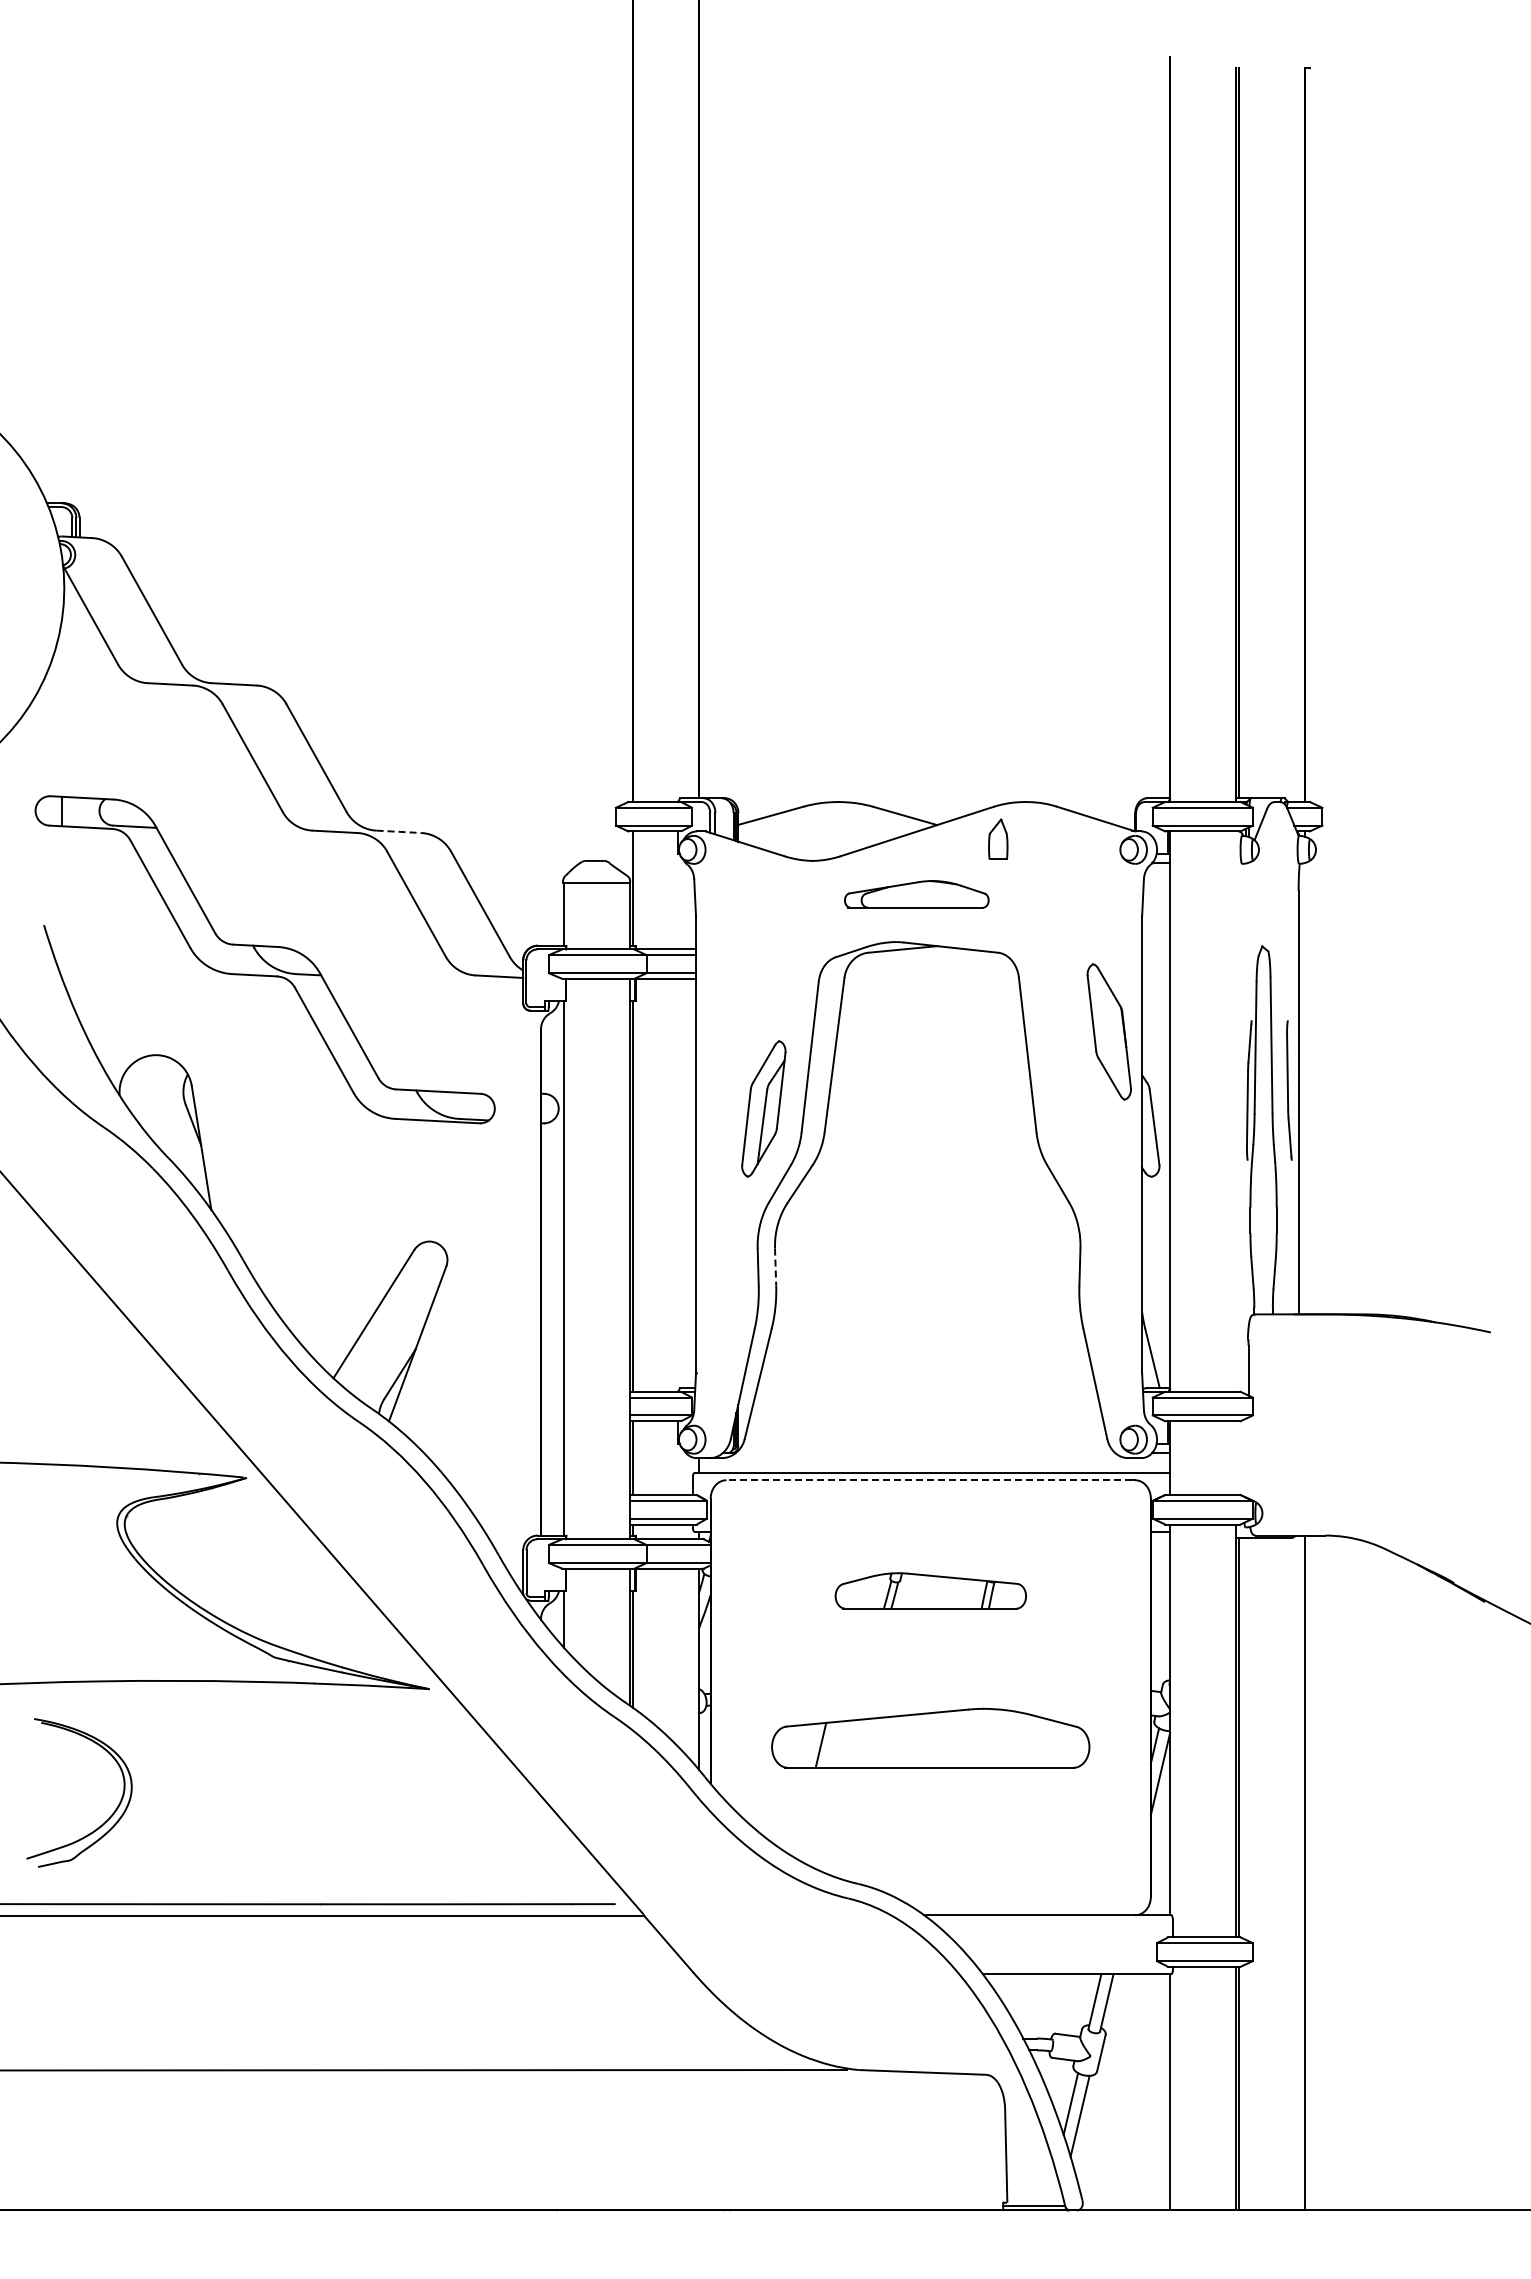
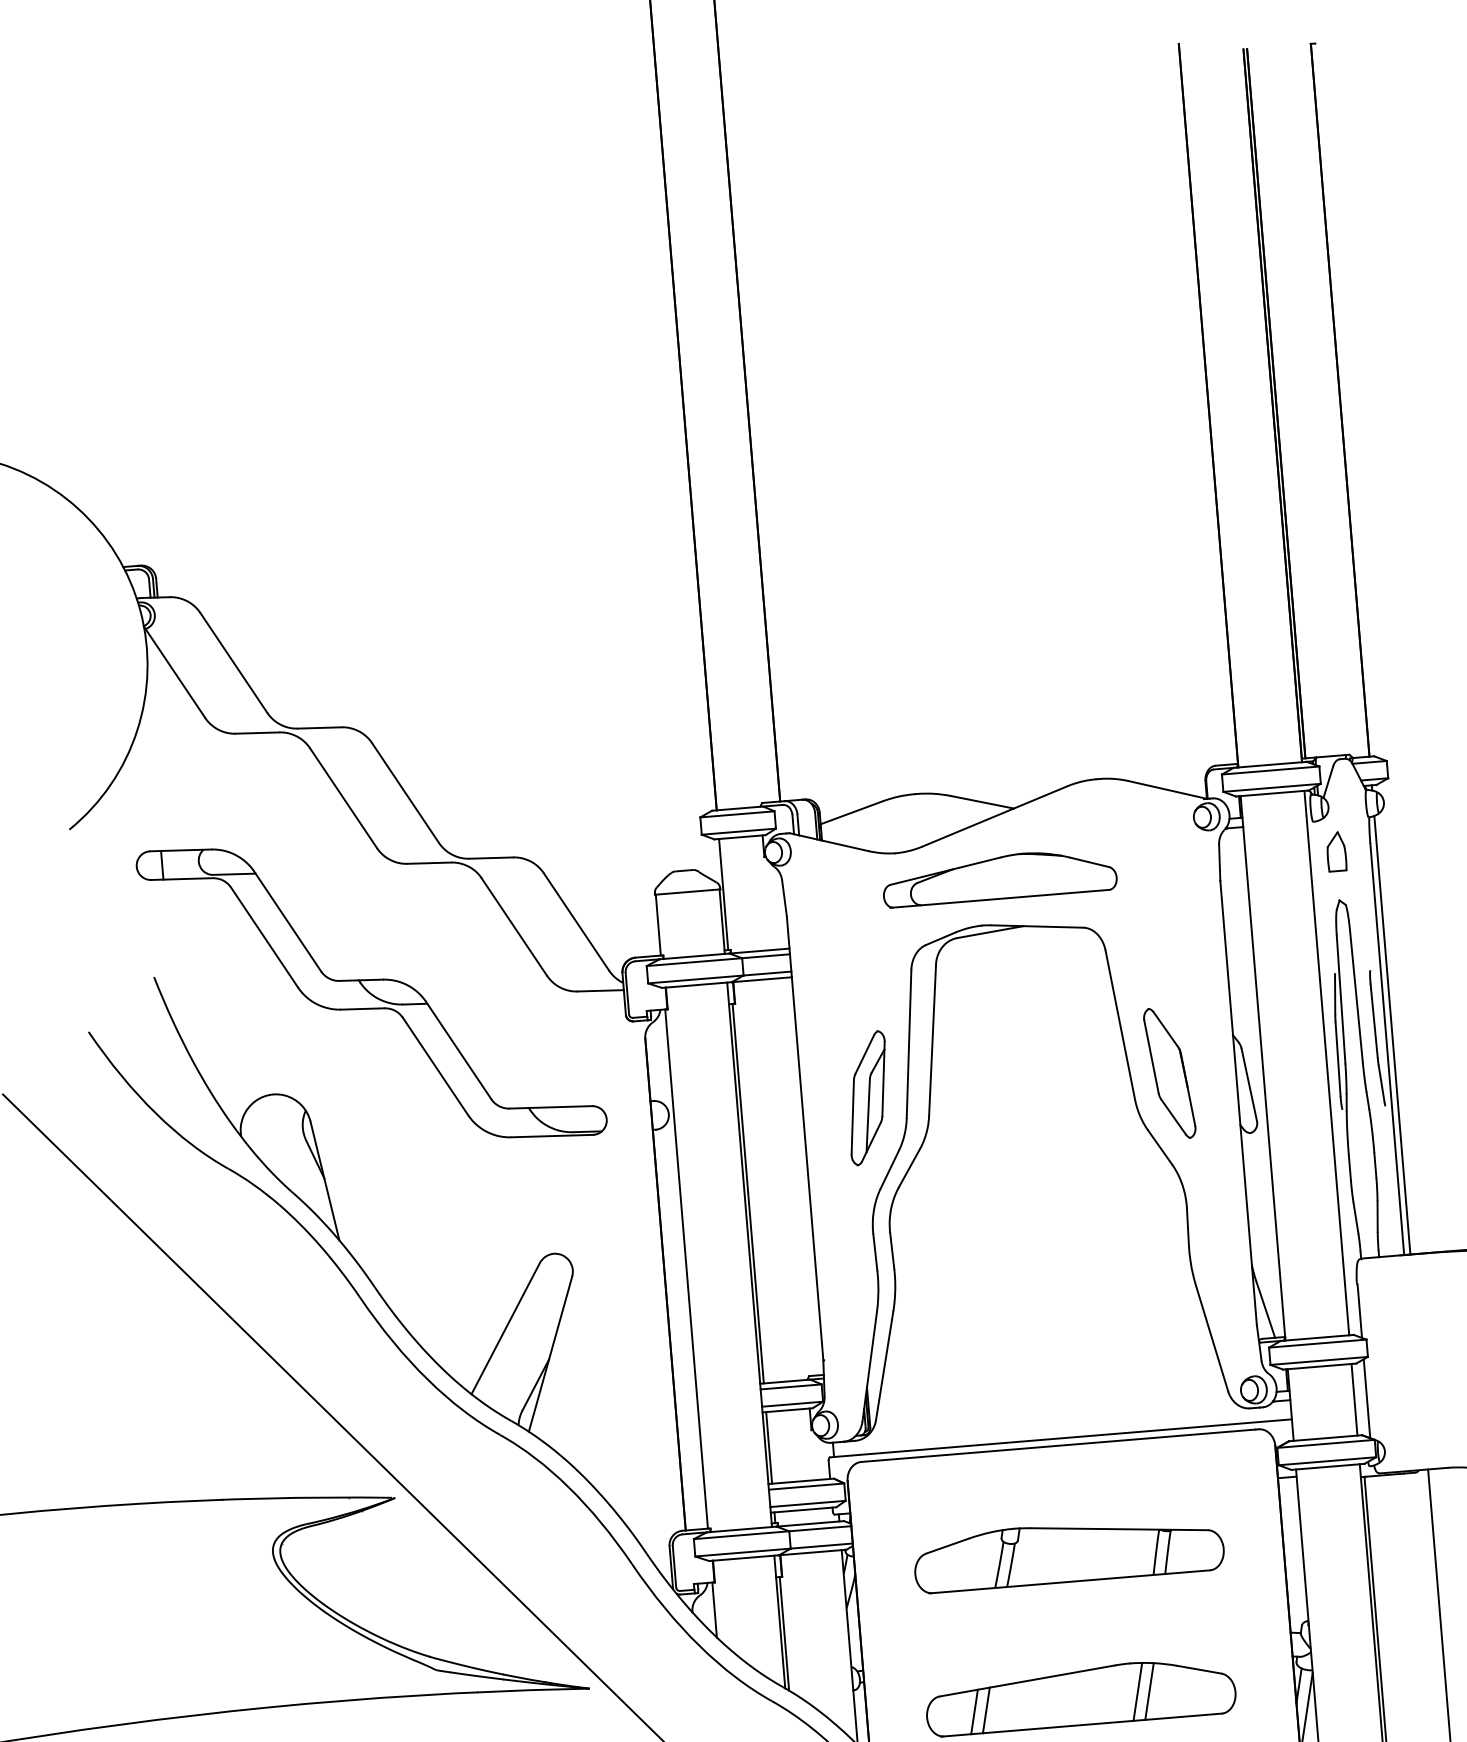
line: (399, 831) -> (491, 857), dashed -> solid
part: (998, 838) -> (1336, 850), moved
part: (916, 894) -> (999, 877), size x1.67
part: (1108, 1031) -> (1168, 1073), moved
line: (1305, 1088) -> (1392, 1035), added
line: (1235, 1111) -> (1326, 1062), added
line: (775, 1267) -> (892, 1251), dashed -> solid
line: (1248, 1457) -> (1366, 1398), added
line: (1235, 1458) -> (1354, 1400), added
line: (929, 1480) -> (1058, 1445), dashed -> solid
part: (930, 1590) -> (1068, 1552), size x1.67
line: (989, 1738) -> (1137, 1691), added
line: (1001, 1738) -> (1149, 1690), added
line: (832, 1744) -> (985, 1710), added

